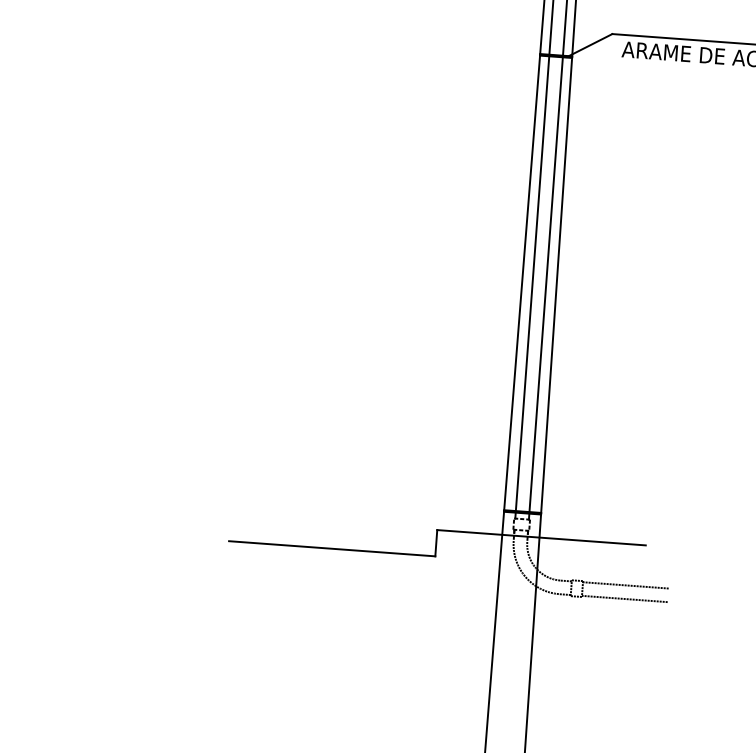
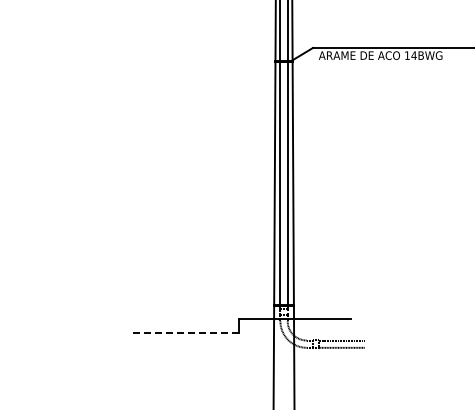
line: (330, 548) -> (183, 332), solid -> dashed

